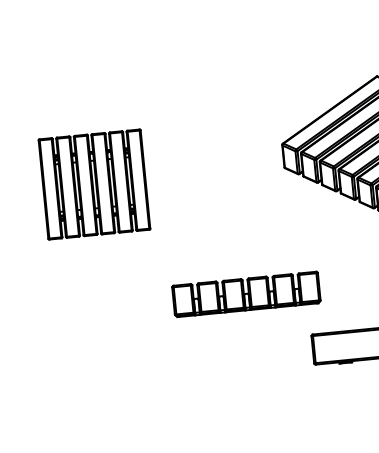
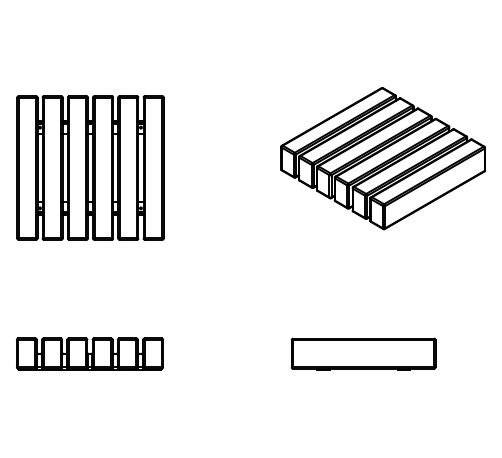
part: (94, 184) -> (90, 167), size x1.43
part: (245, 293) -> (89, 353), moved

